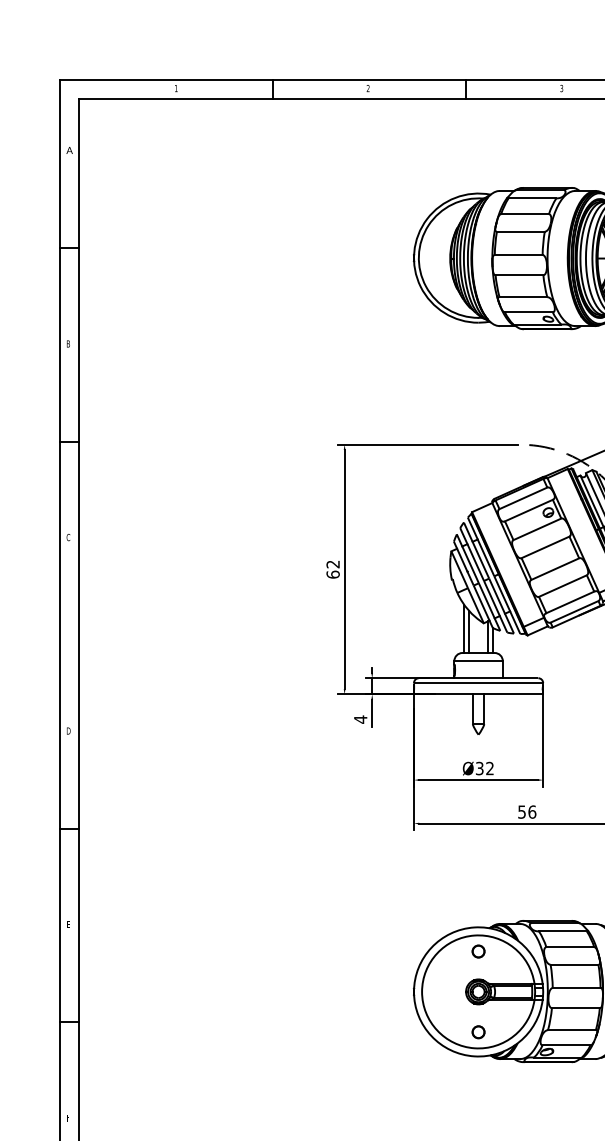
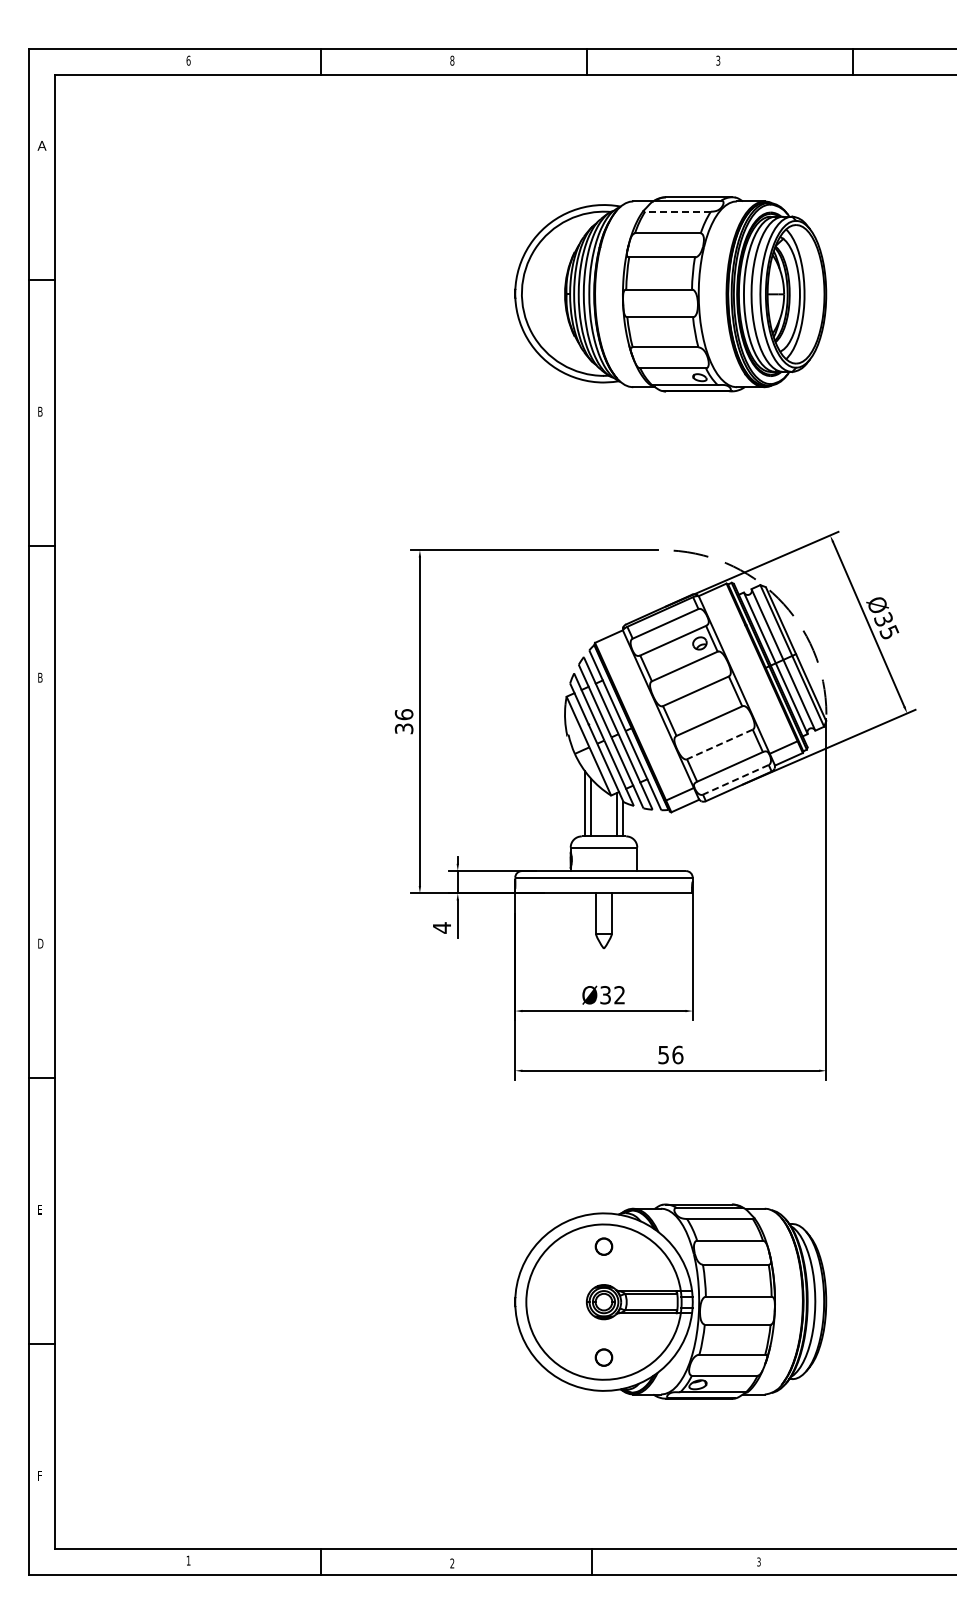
text: (176, 88) -> (188, 60), 1 -> 6
text: (368, 88) -> (452, 60), 2 -> 8
line: (532, 198) -> (678, 211), solid -> dashed
text: (67, 537) -> (39, 677), C -> B
text: (332, 569) -> (403, 721), 62 -> 36
line: (562, 586) -> (719, 744), solid -> dashed
line: (574, 612) -> (735, 780), solid -> dashed

